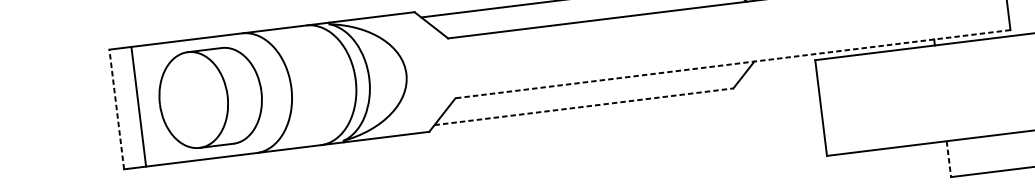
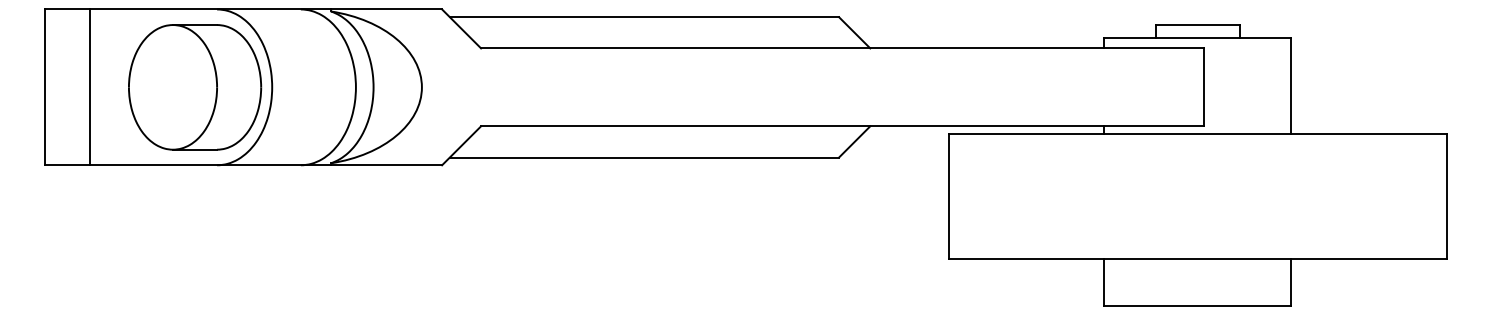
line: (732, 64) -> (841, 126), dashed -> solid
part: (211, 98) -> (195, 87), moved
line: (138, 106) -> (90, 87), moved
line: (583, 106) -> (644, 157), dashed -> solid
line: (116, 109) -> (44, 87), dashed -> solid
line: (948, 159) -> (1104, 282), dashed -> solid

